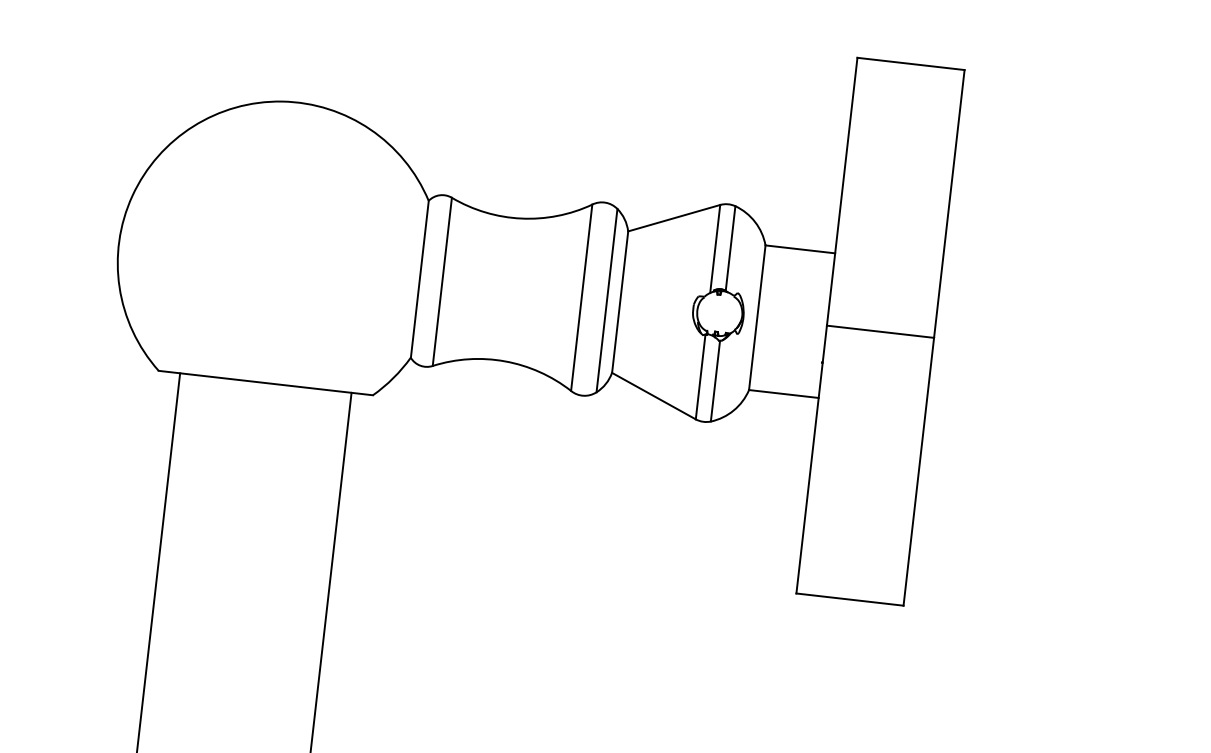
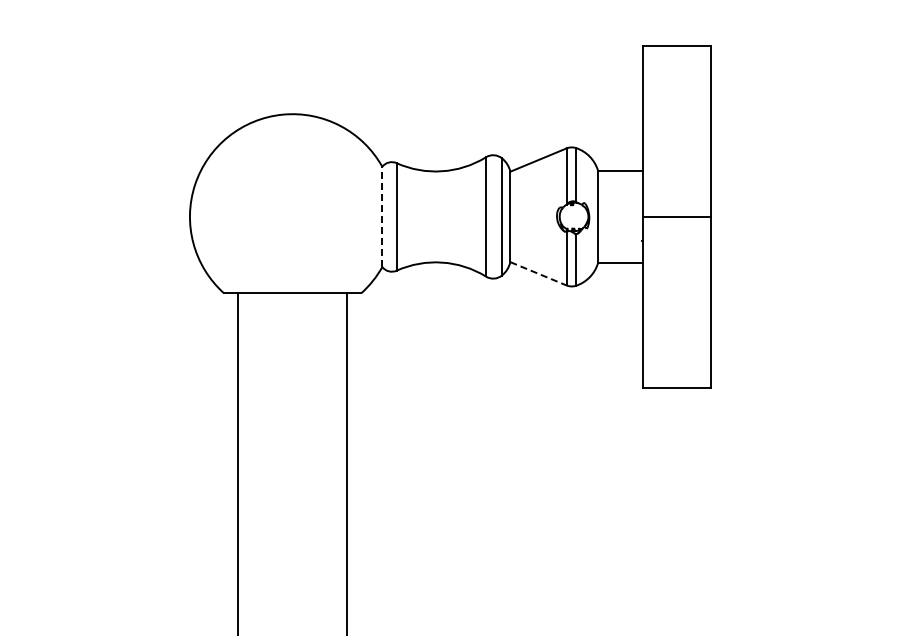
line: (420, 278) -> (382, 216), solid -> dashed
line: (653, 397) -> (538, 274), solid -> dashed

